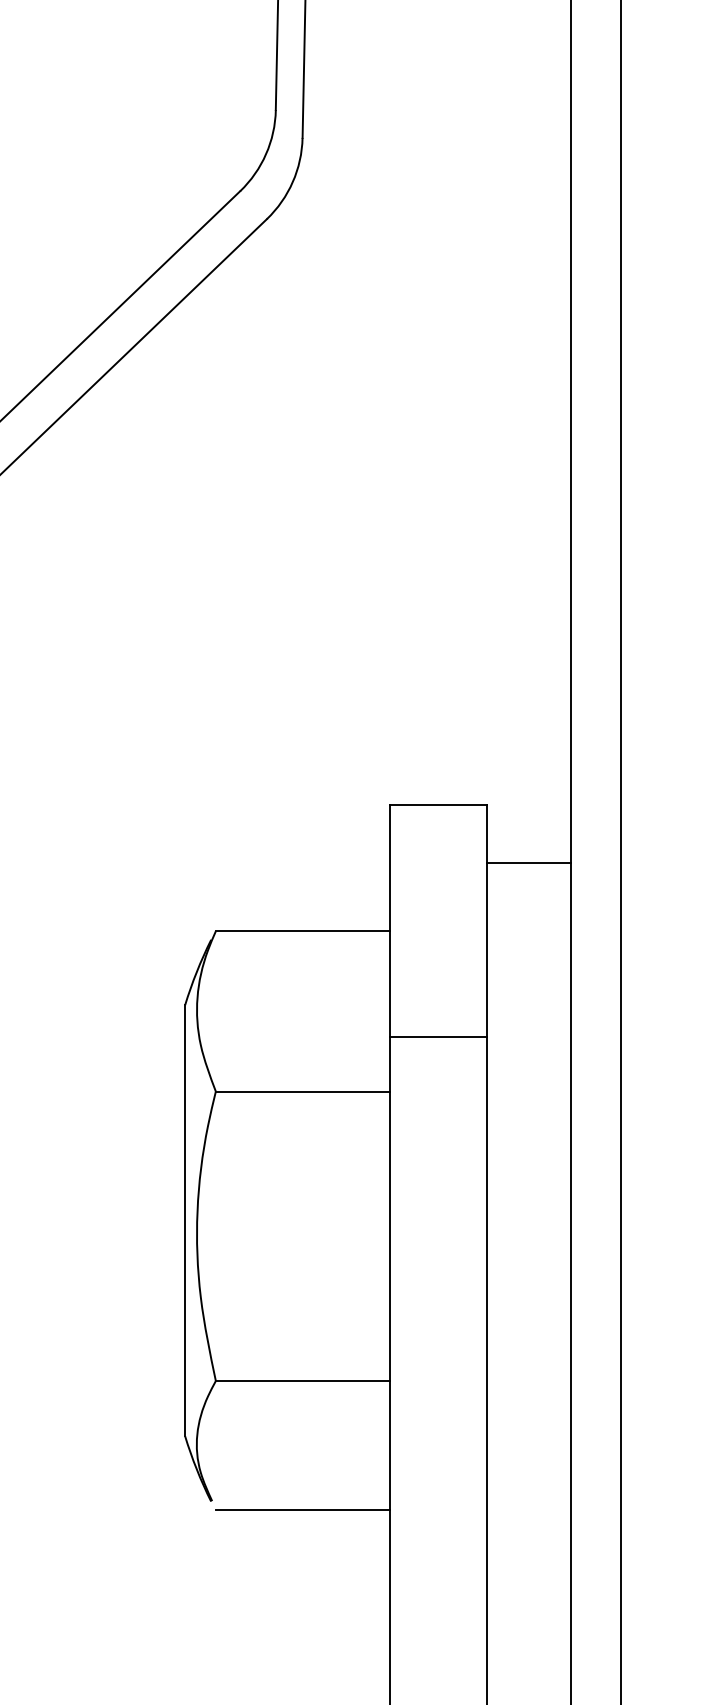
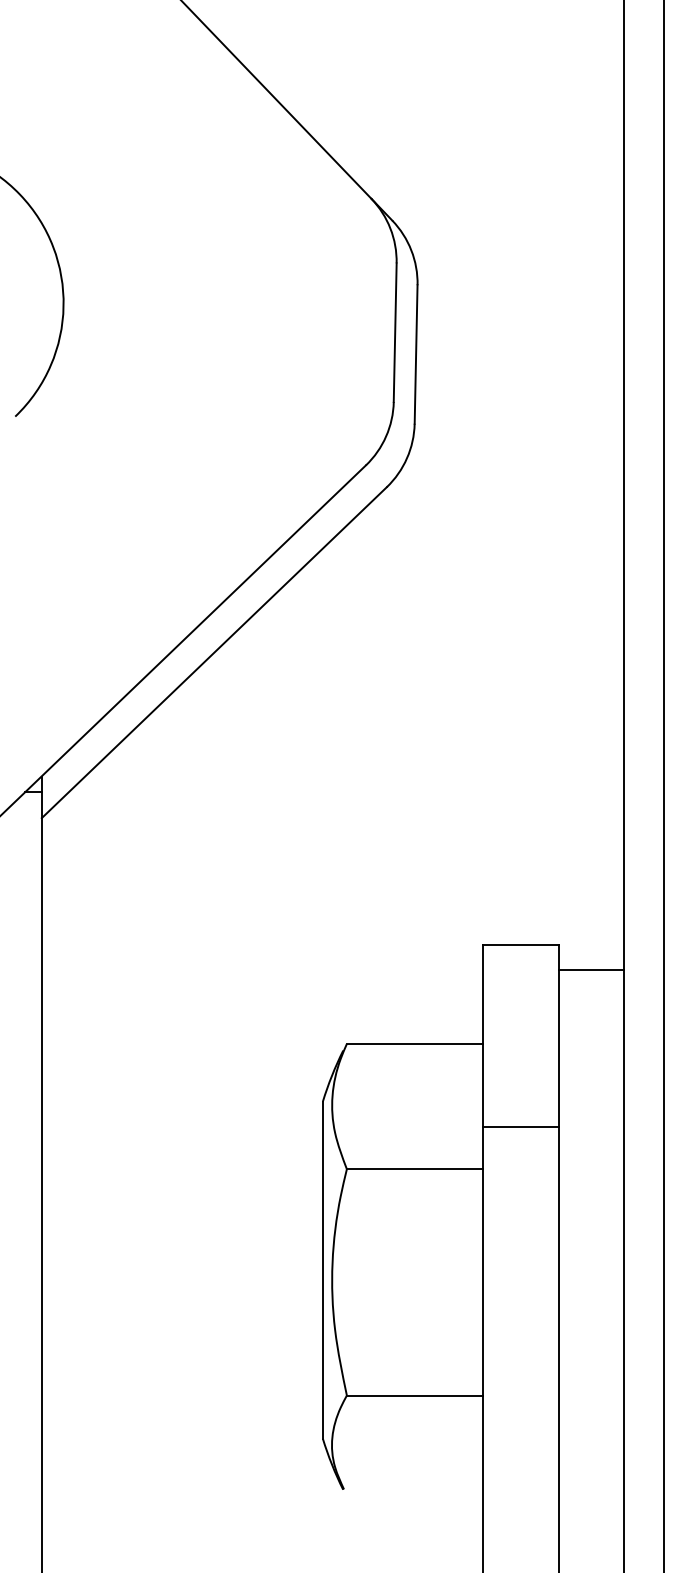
line: (528, 862) -> (591, 969), moved
line: (302, 1510) -> (414, 1496), removed

